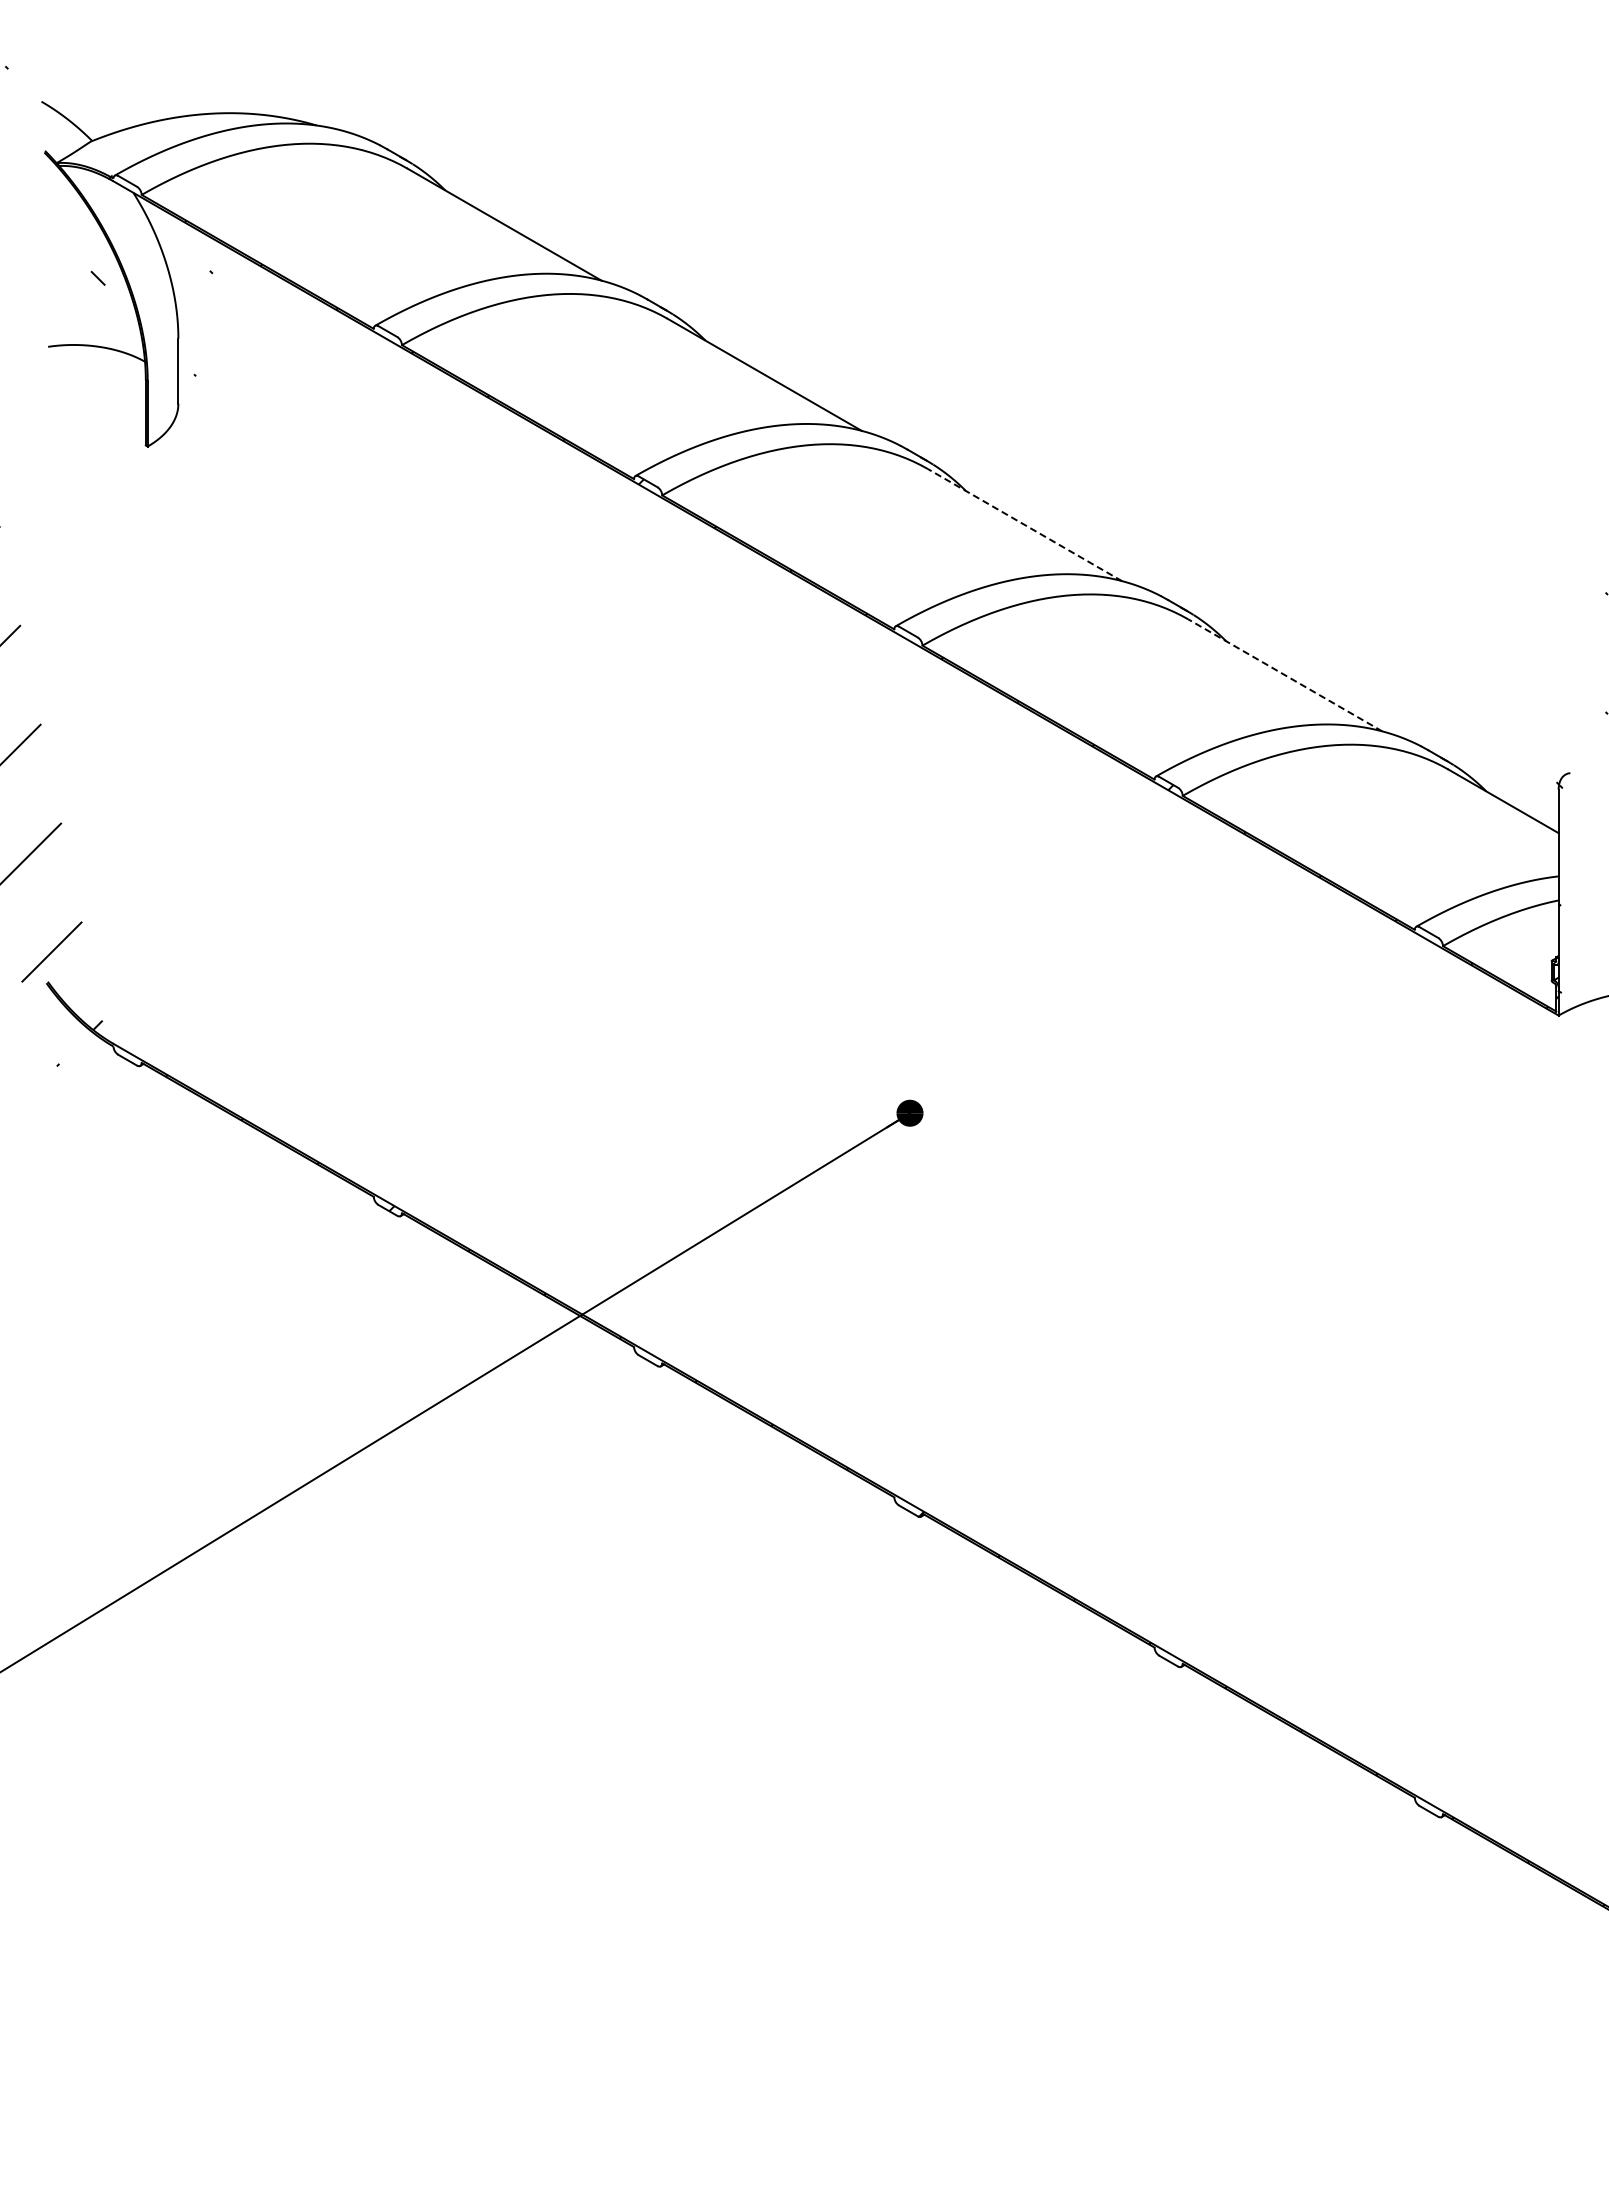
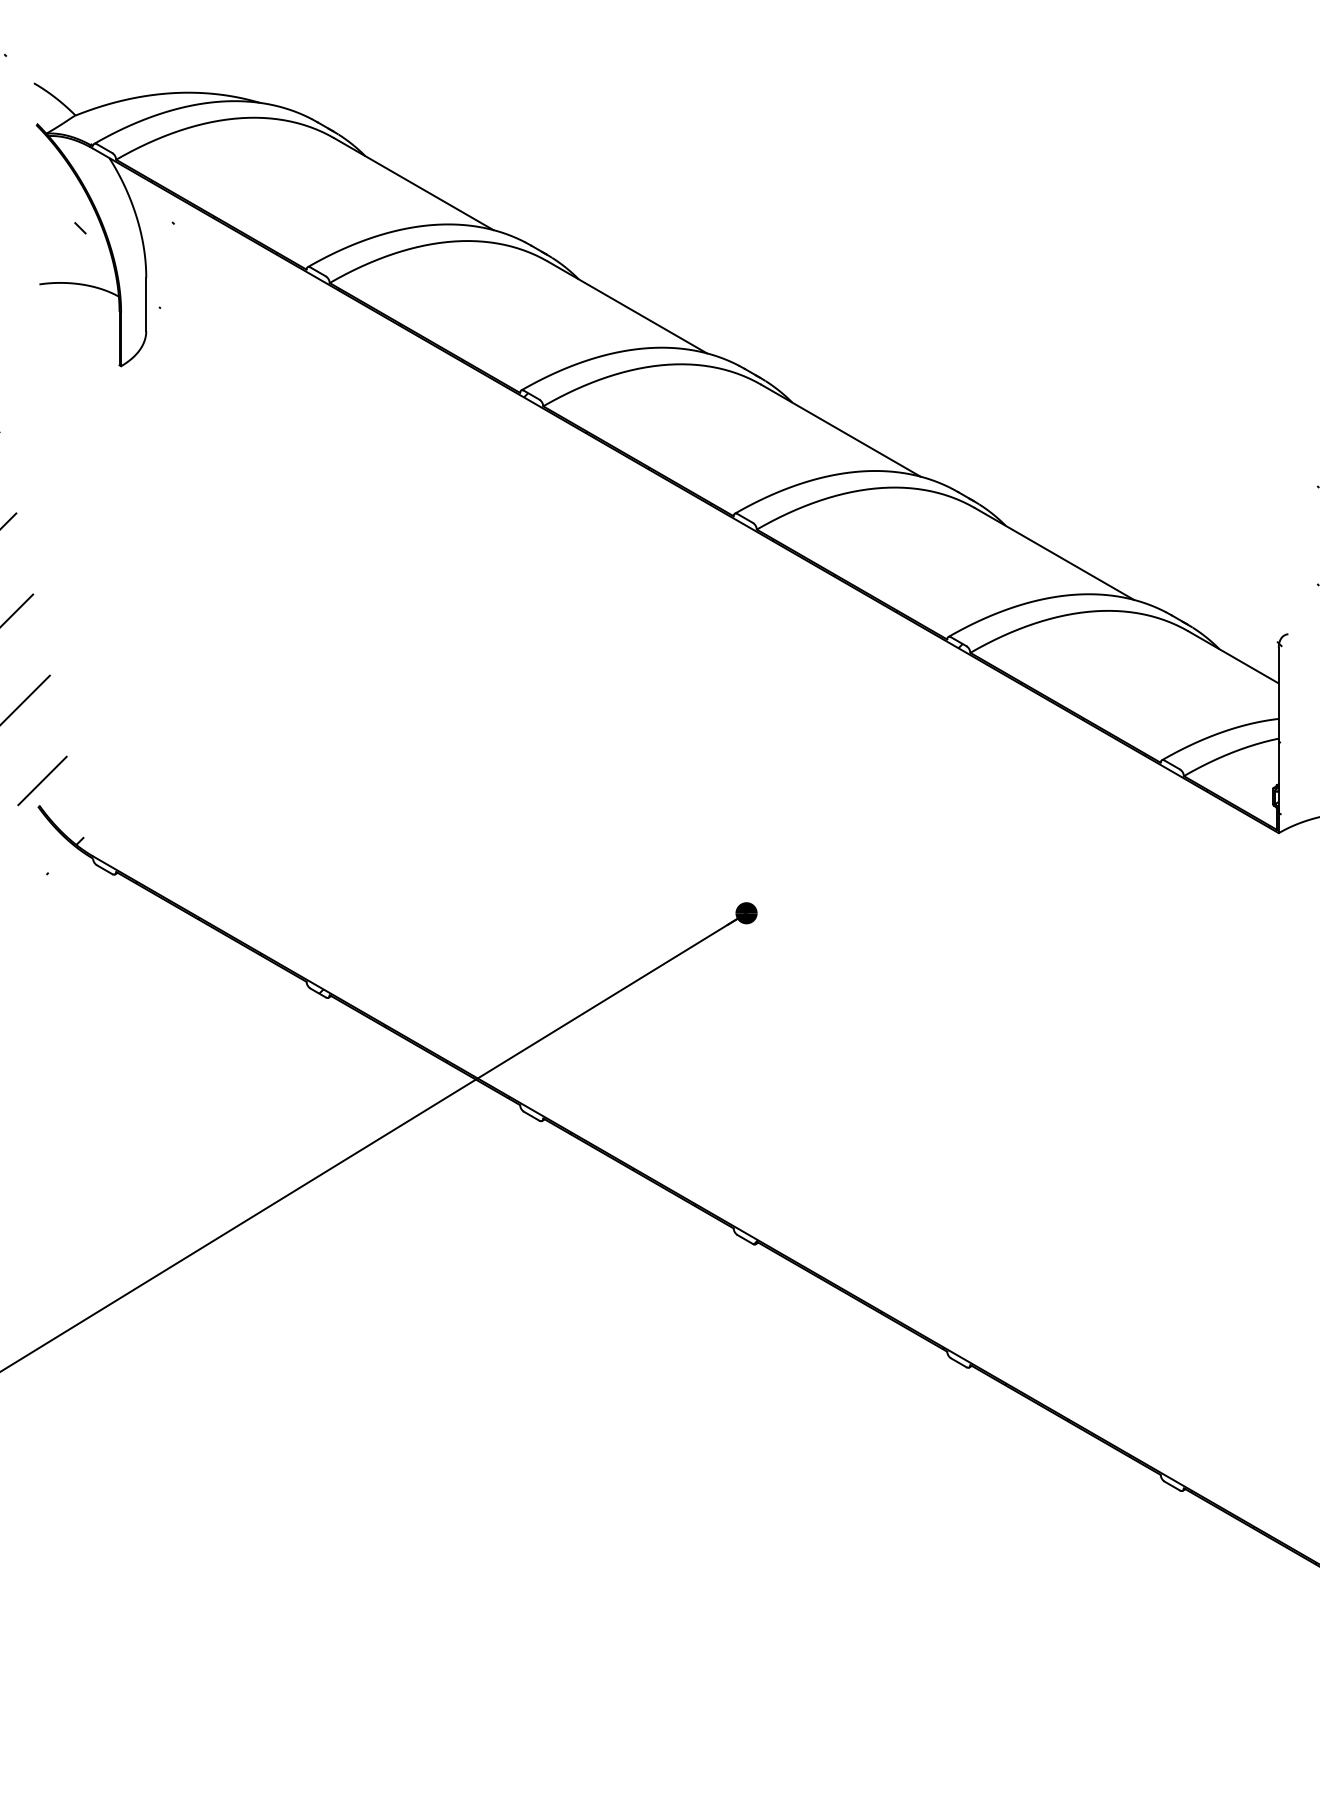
line: (1024, 524) -> (840, 430), dashed -> solid
line: (1284, 675) -> (1053, 554), dashed -> solid

